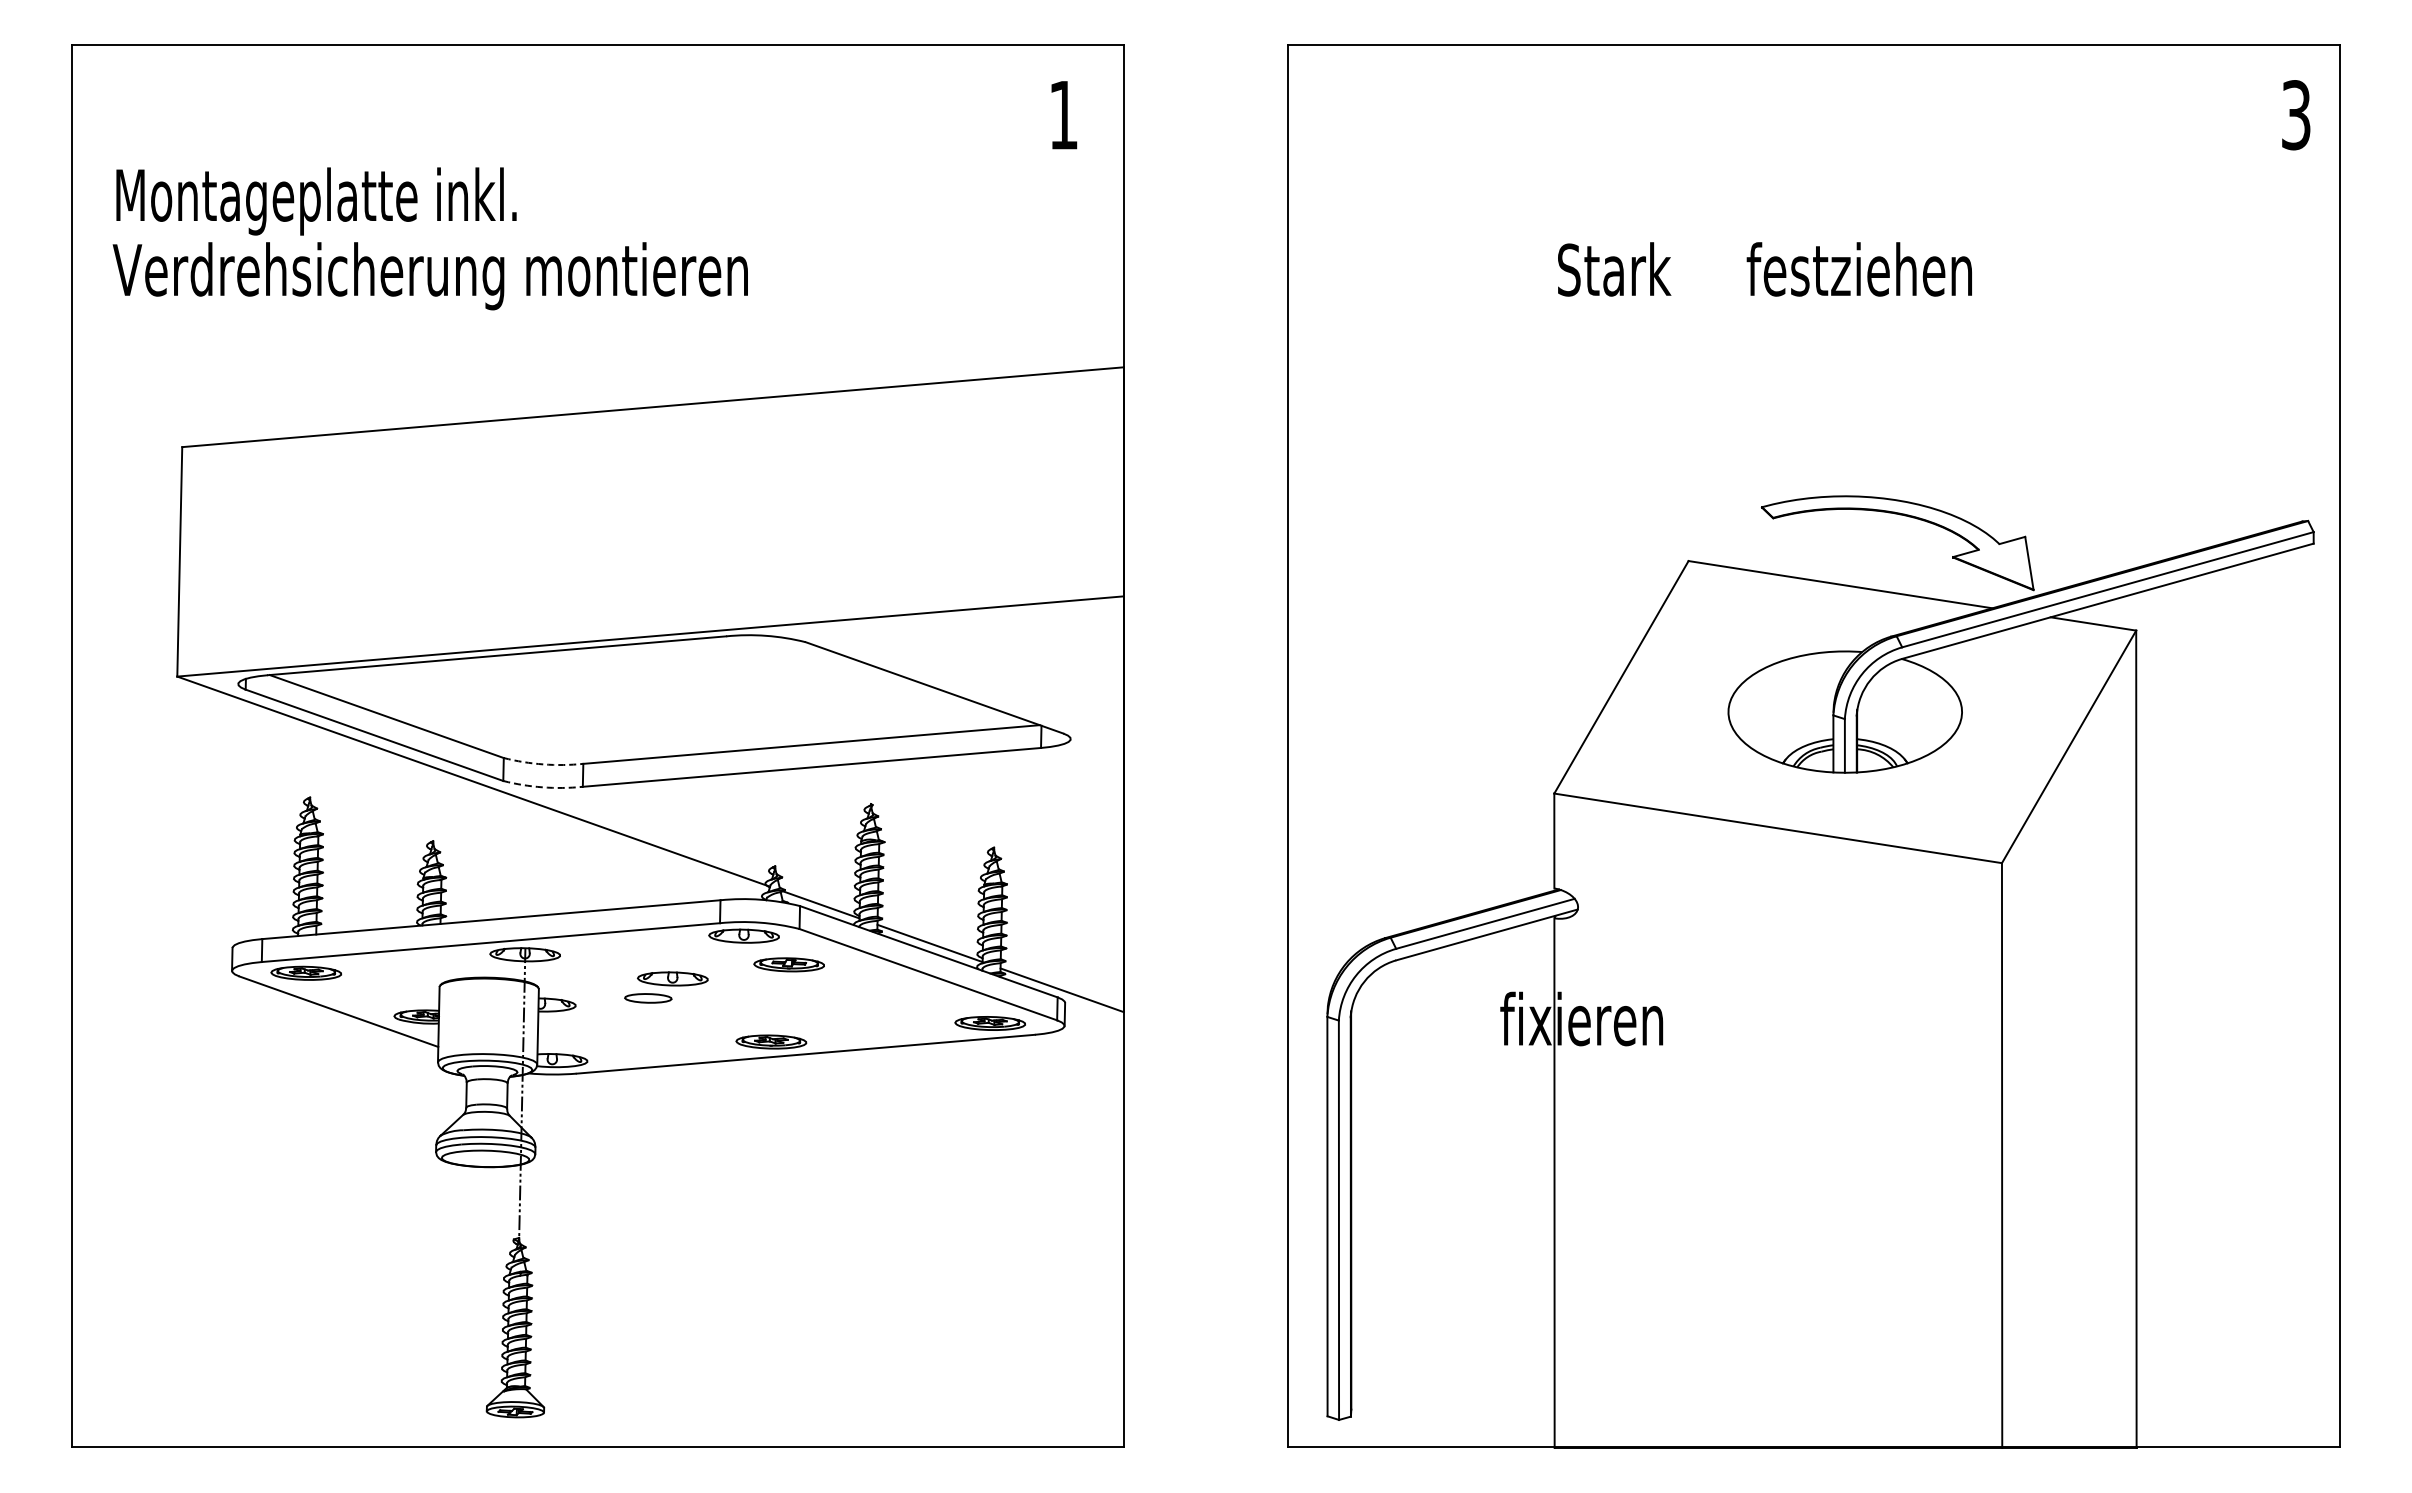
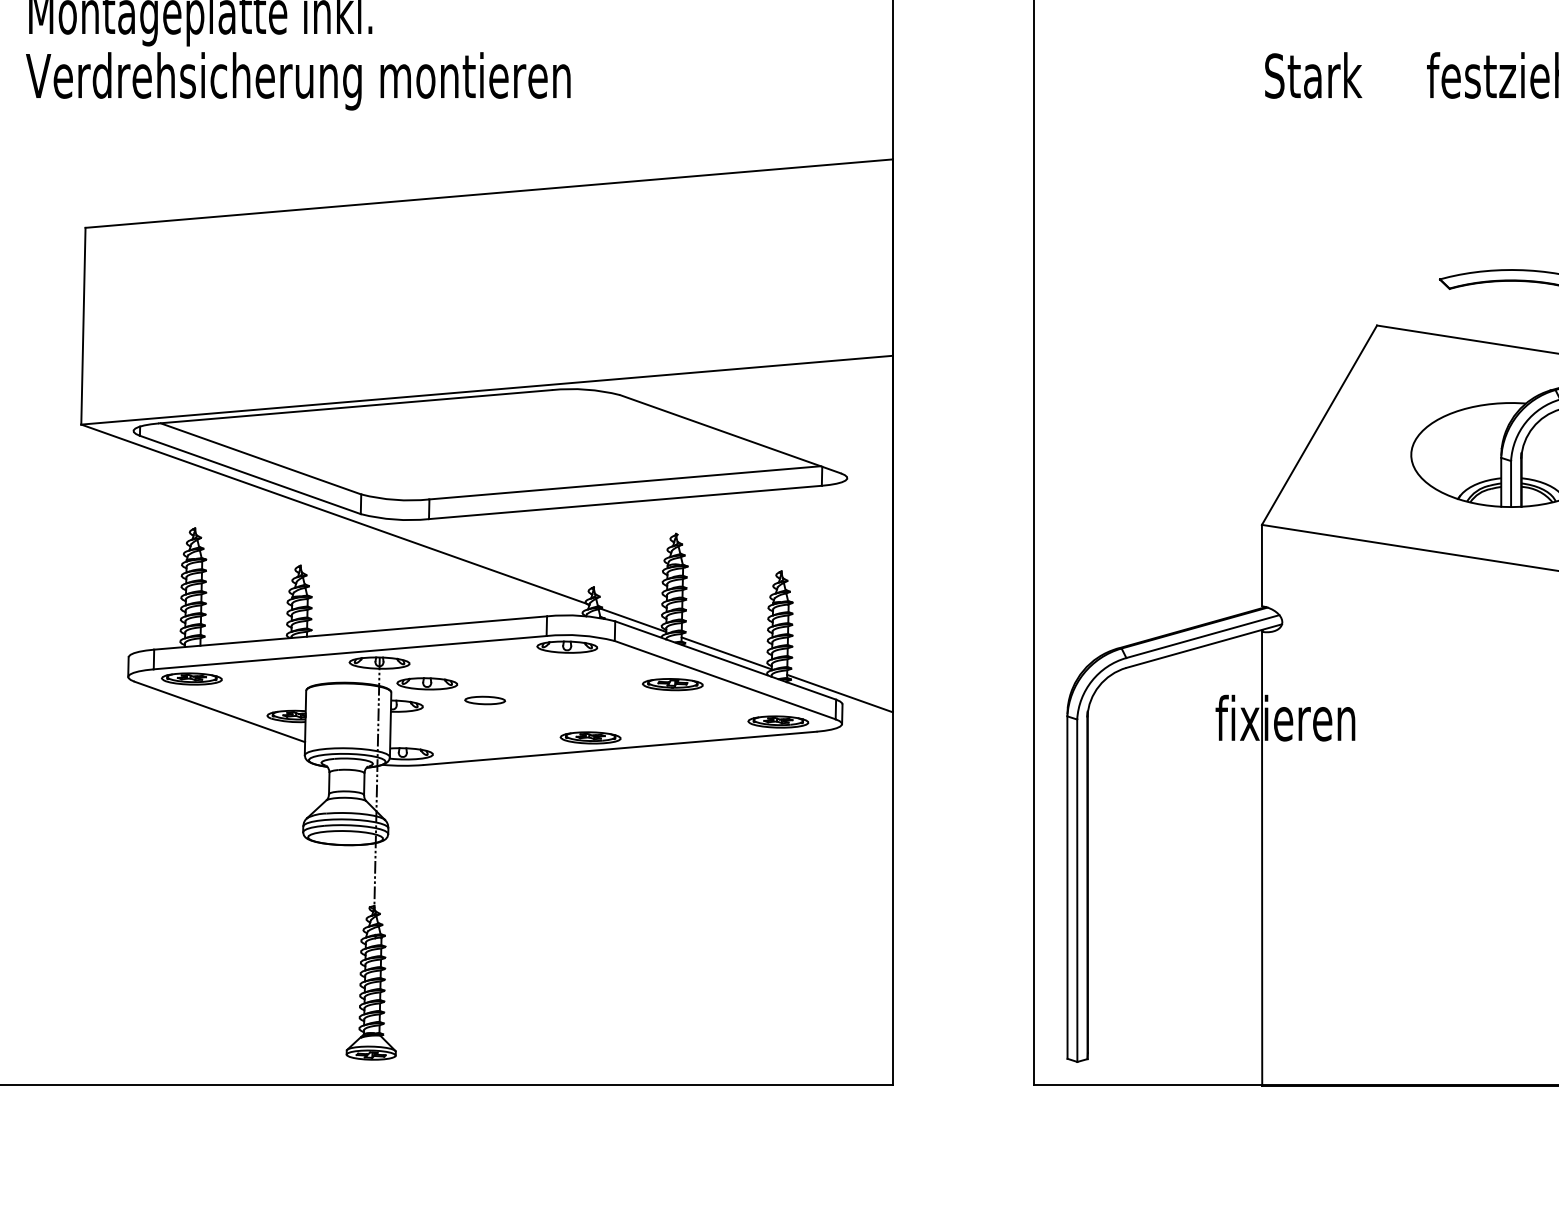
arc: (543, 764) -> (395, 499), dashed -> solid
arc: (542, 787) -> (394, 519), dashed -> solid
part: (788, 964) -> (672, 684), moved
part: (672, 978) -> (426, 683), moved

